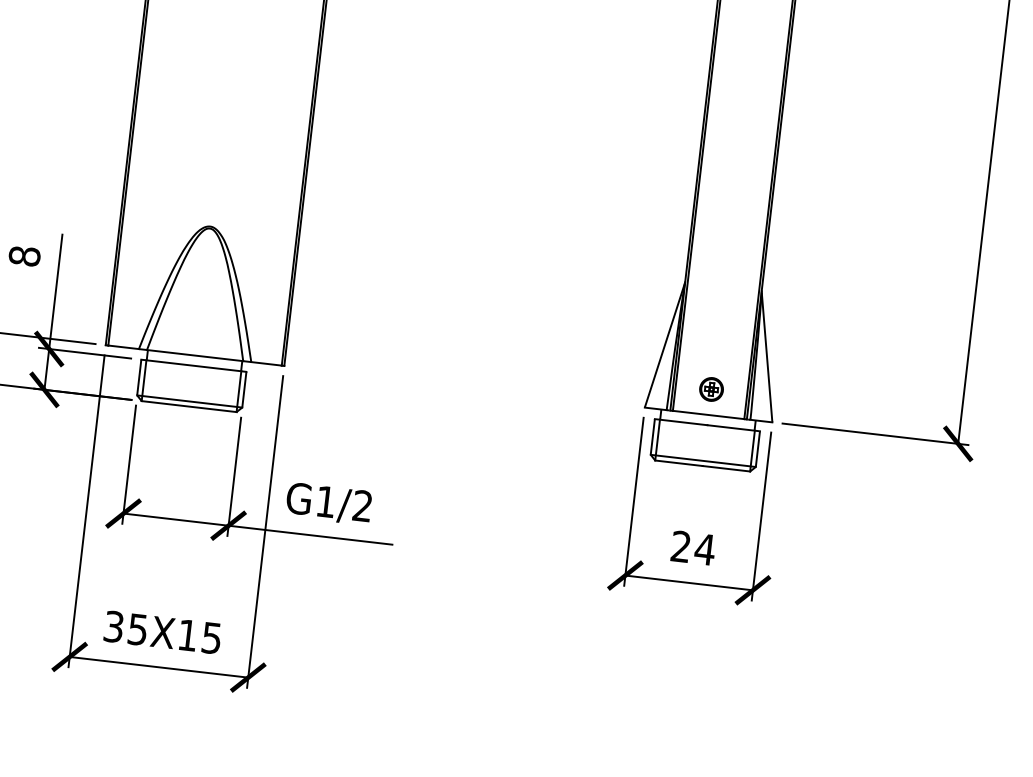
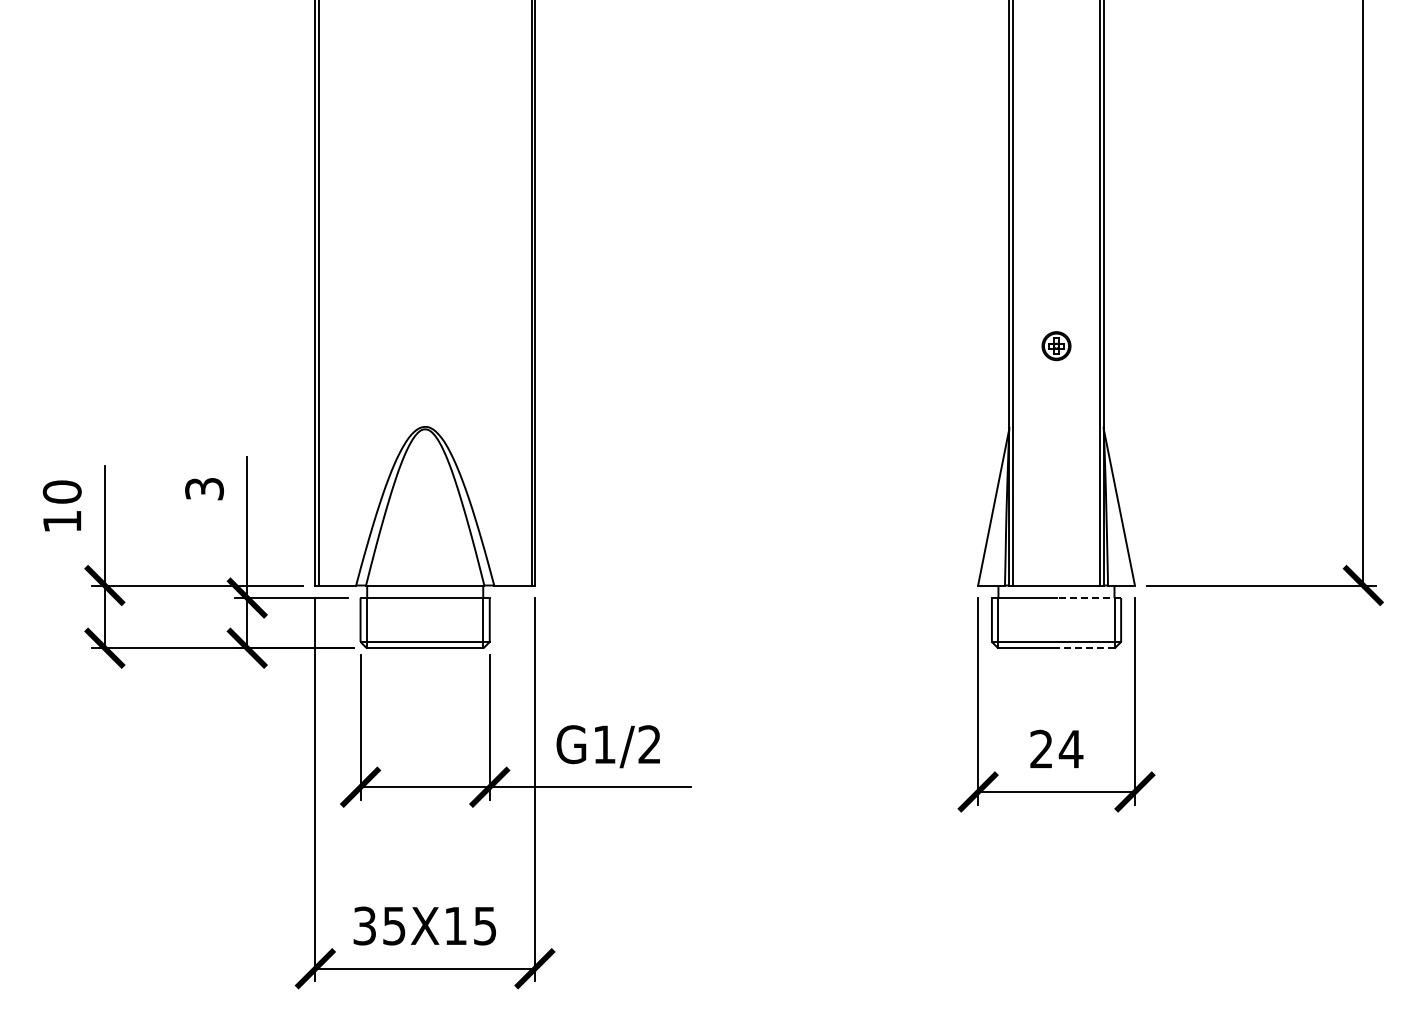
text: (24, 255) -> (204, 488), 8 -> 3
part: (711, 389) -> (1056, 346), moved
line: (733, 428) -> (1088, 598), solid -> dashed
line: (726, 468) -> (1085, 648), solid -> dashed

